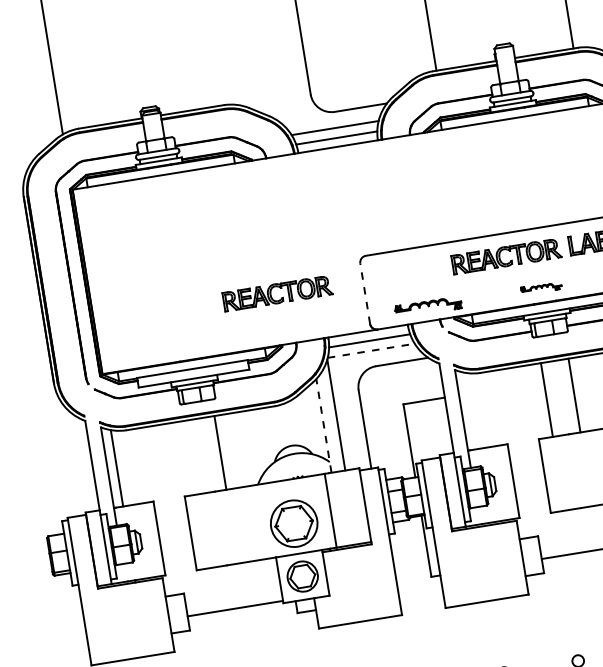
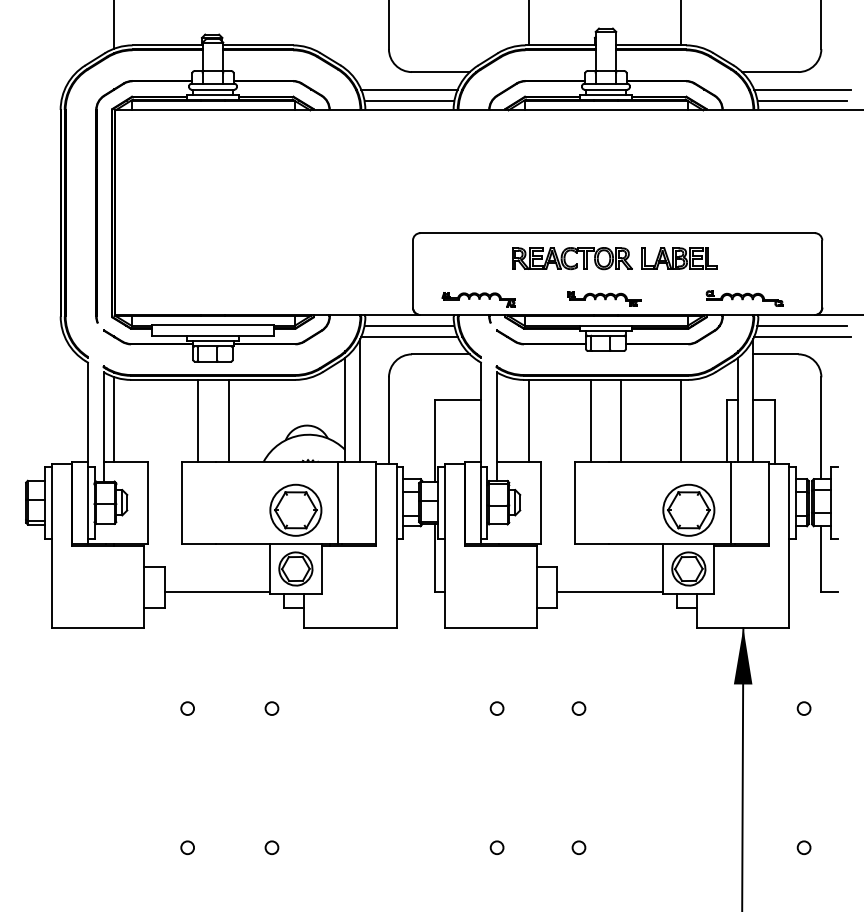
part: (278, 287) -> (320, 252), removed
part: (541, 287) -> (604, 298), size x1.67
line: (364, 294) -> (412, 274), dashed -> solid
line: (372, 350) -> (410, 336), dashed -> solid
line: (491, 408) -> (529, 420), added
line: (324, 425) -> (345, 409), dashed -> solid
line: (192, 457) -> (197, 420), added

